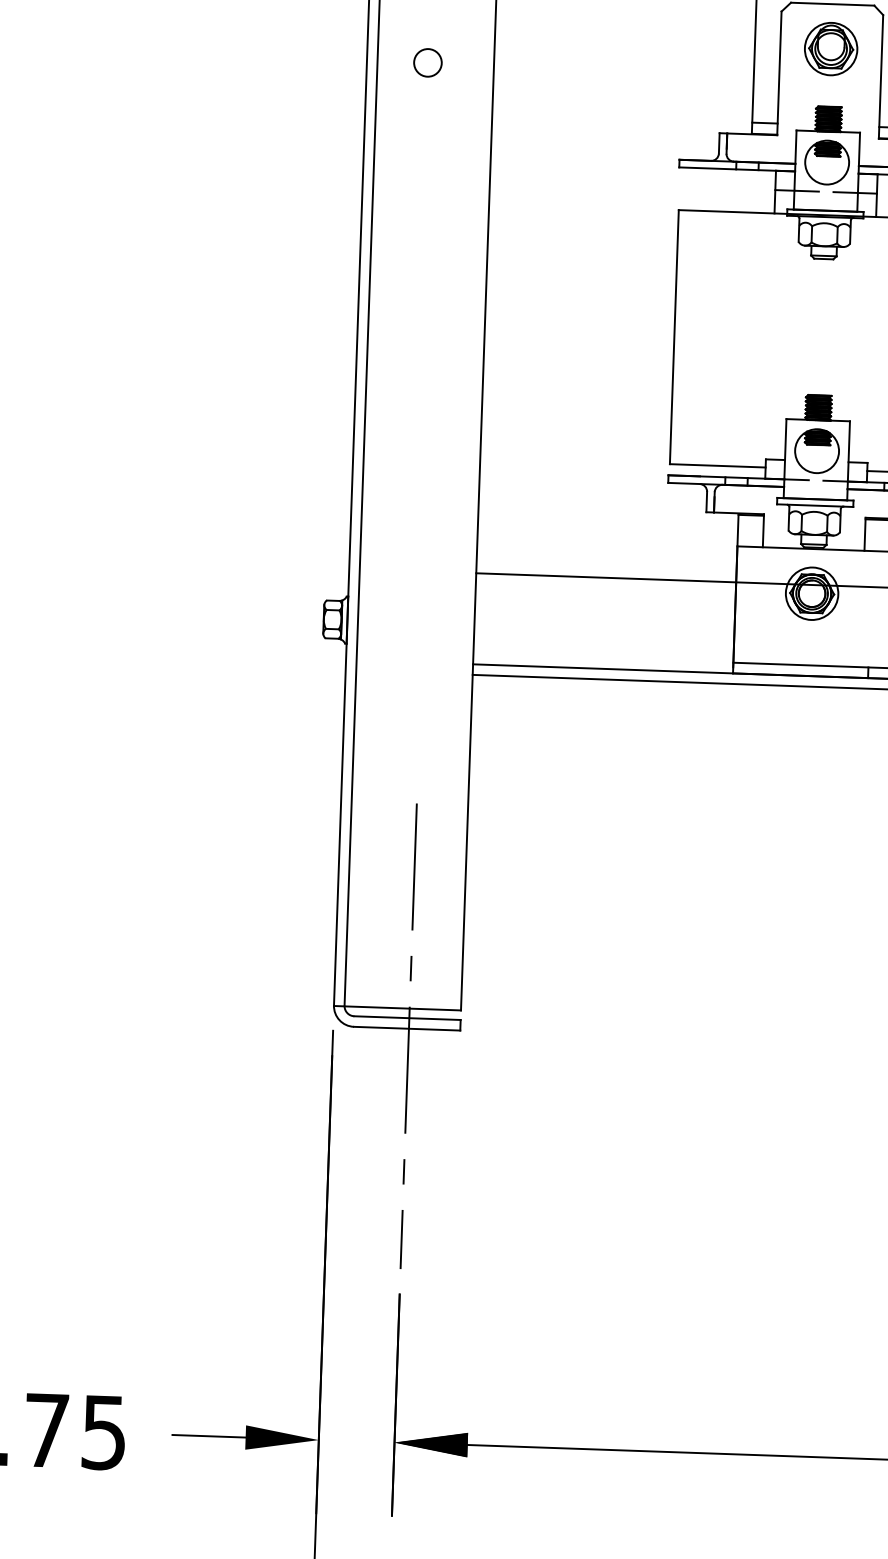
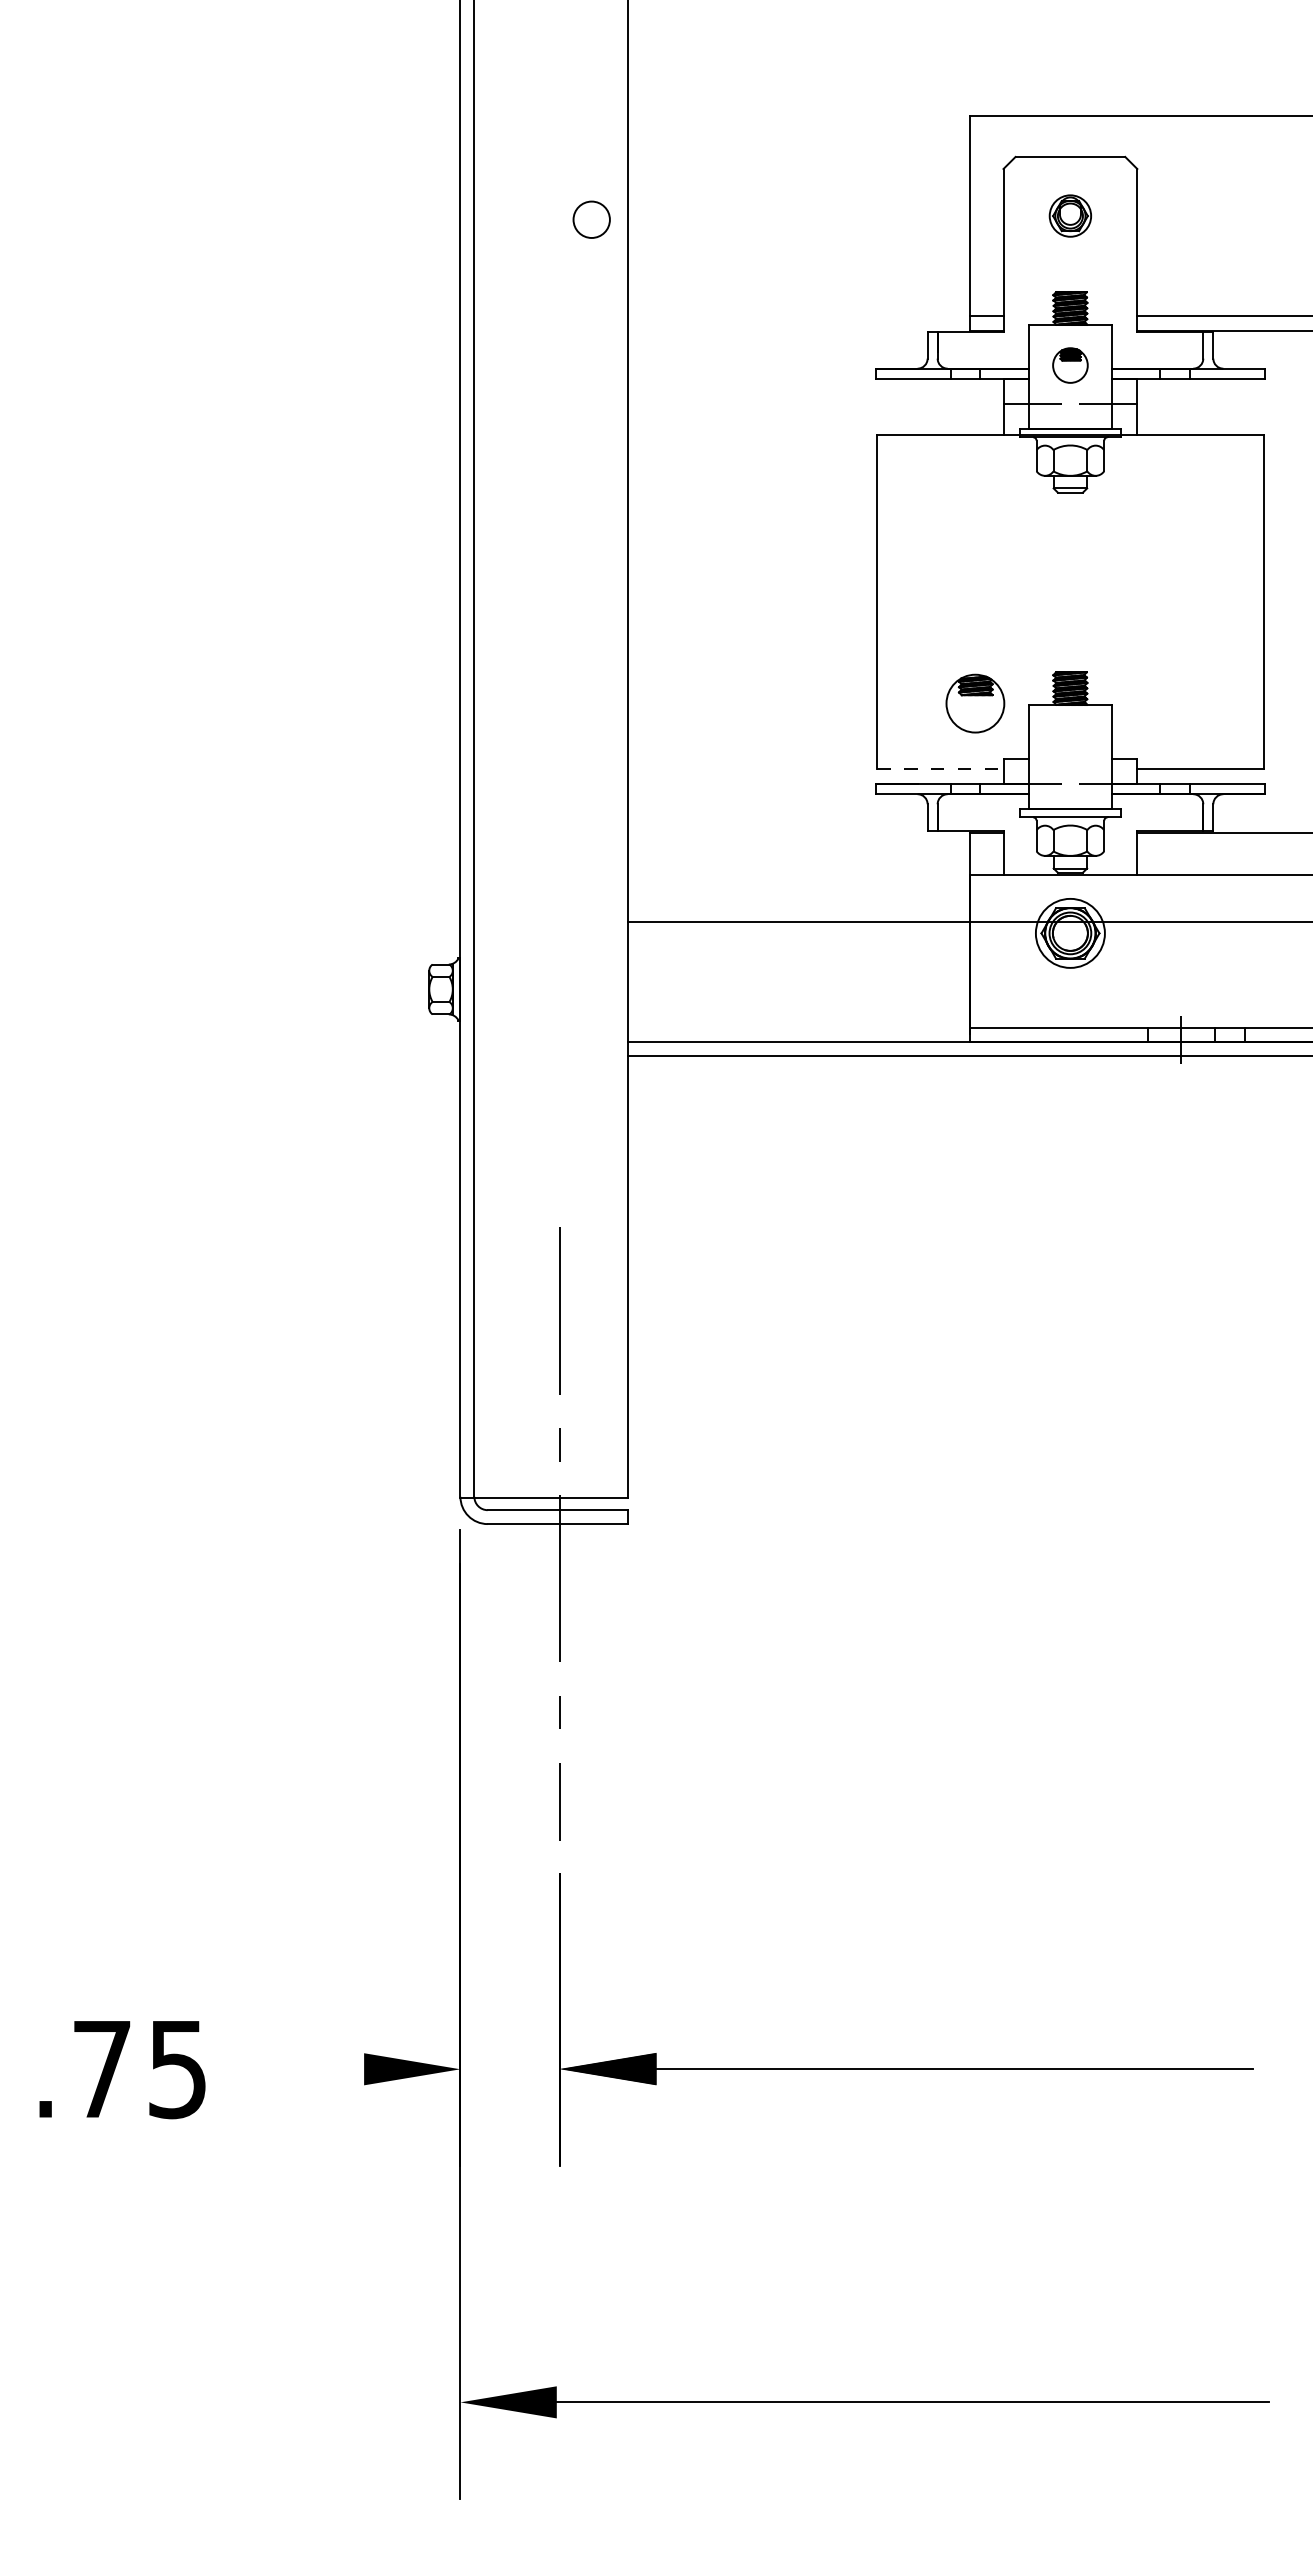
part: (831, 48) -> (1070, 215), size x0.6
circle: (427, 62) -> (591, 219), moved
part: (827, 162) -> (1070, 365), size x0.6
part: (817, 451) -> (975, 703), moved
line: (717, 465) -> (940, 769), solid -> dashed
line: (208, 1436) -> (315, 2069), removed

